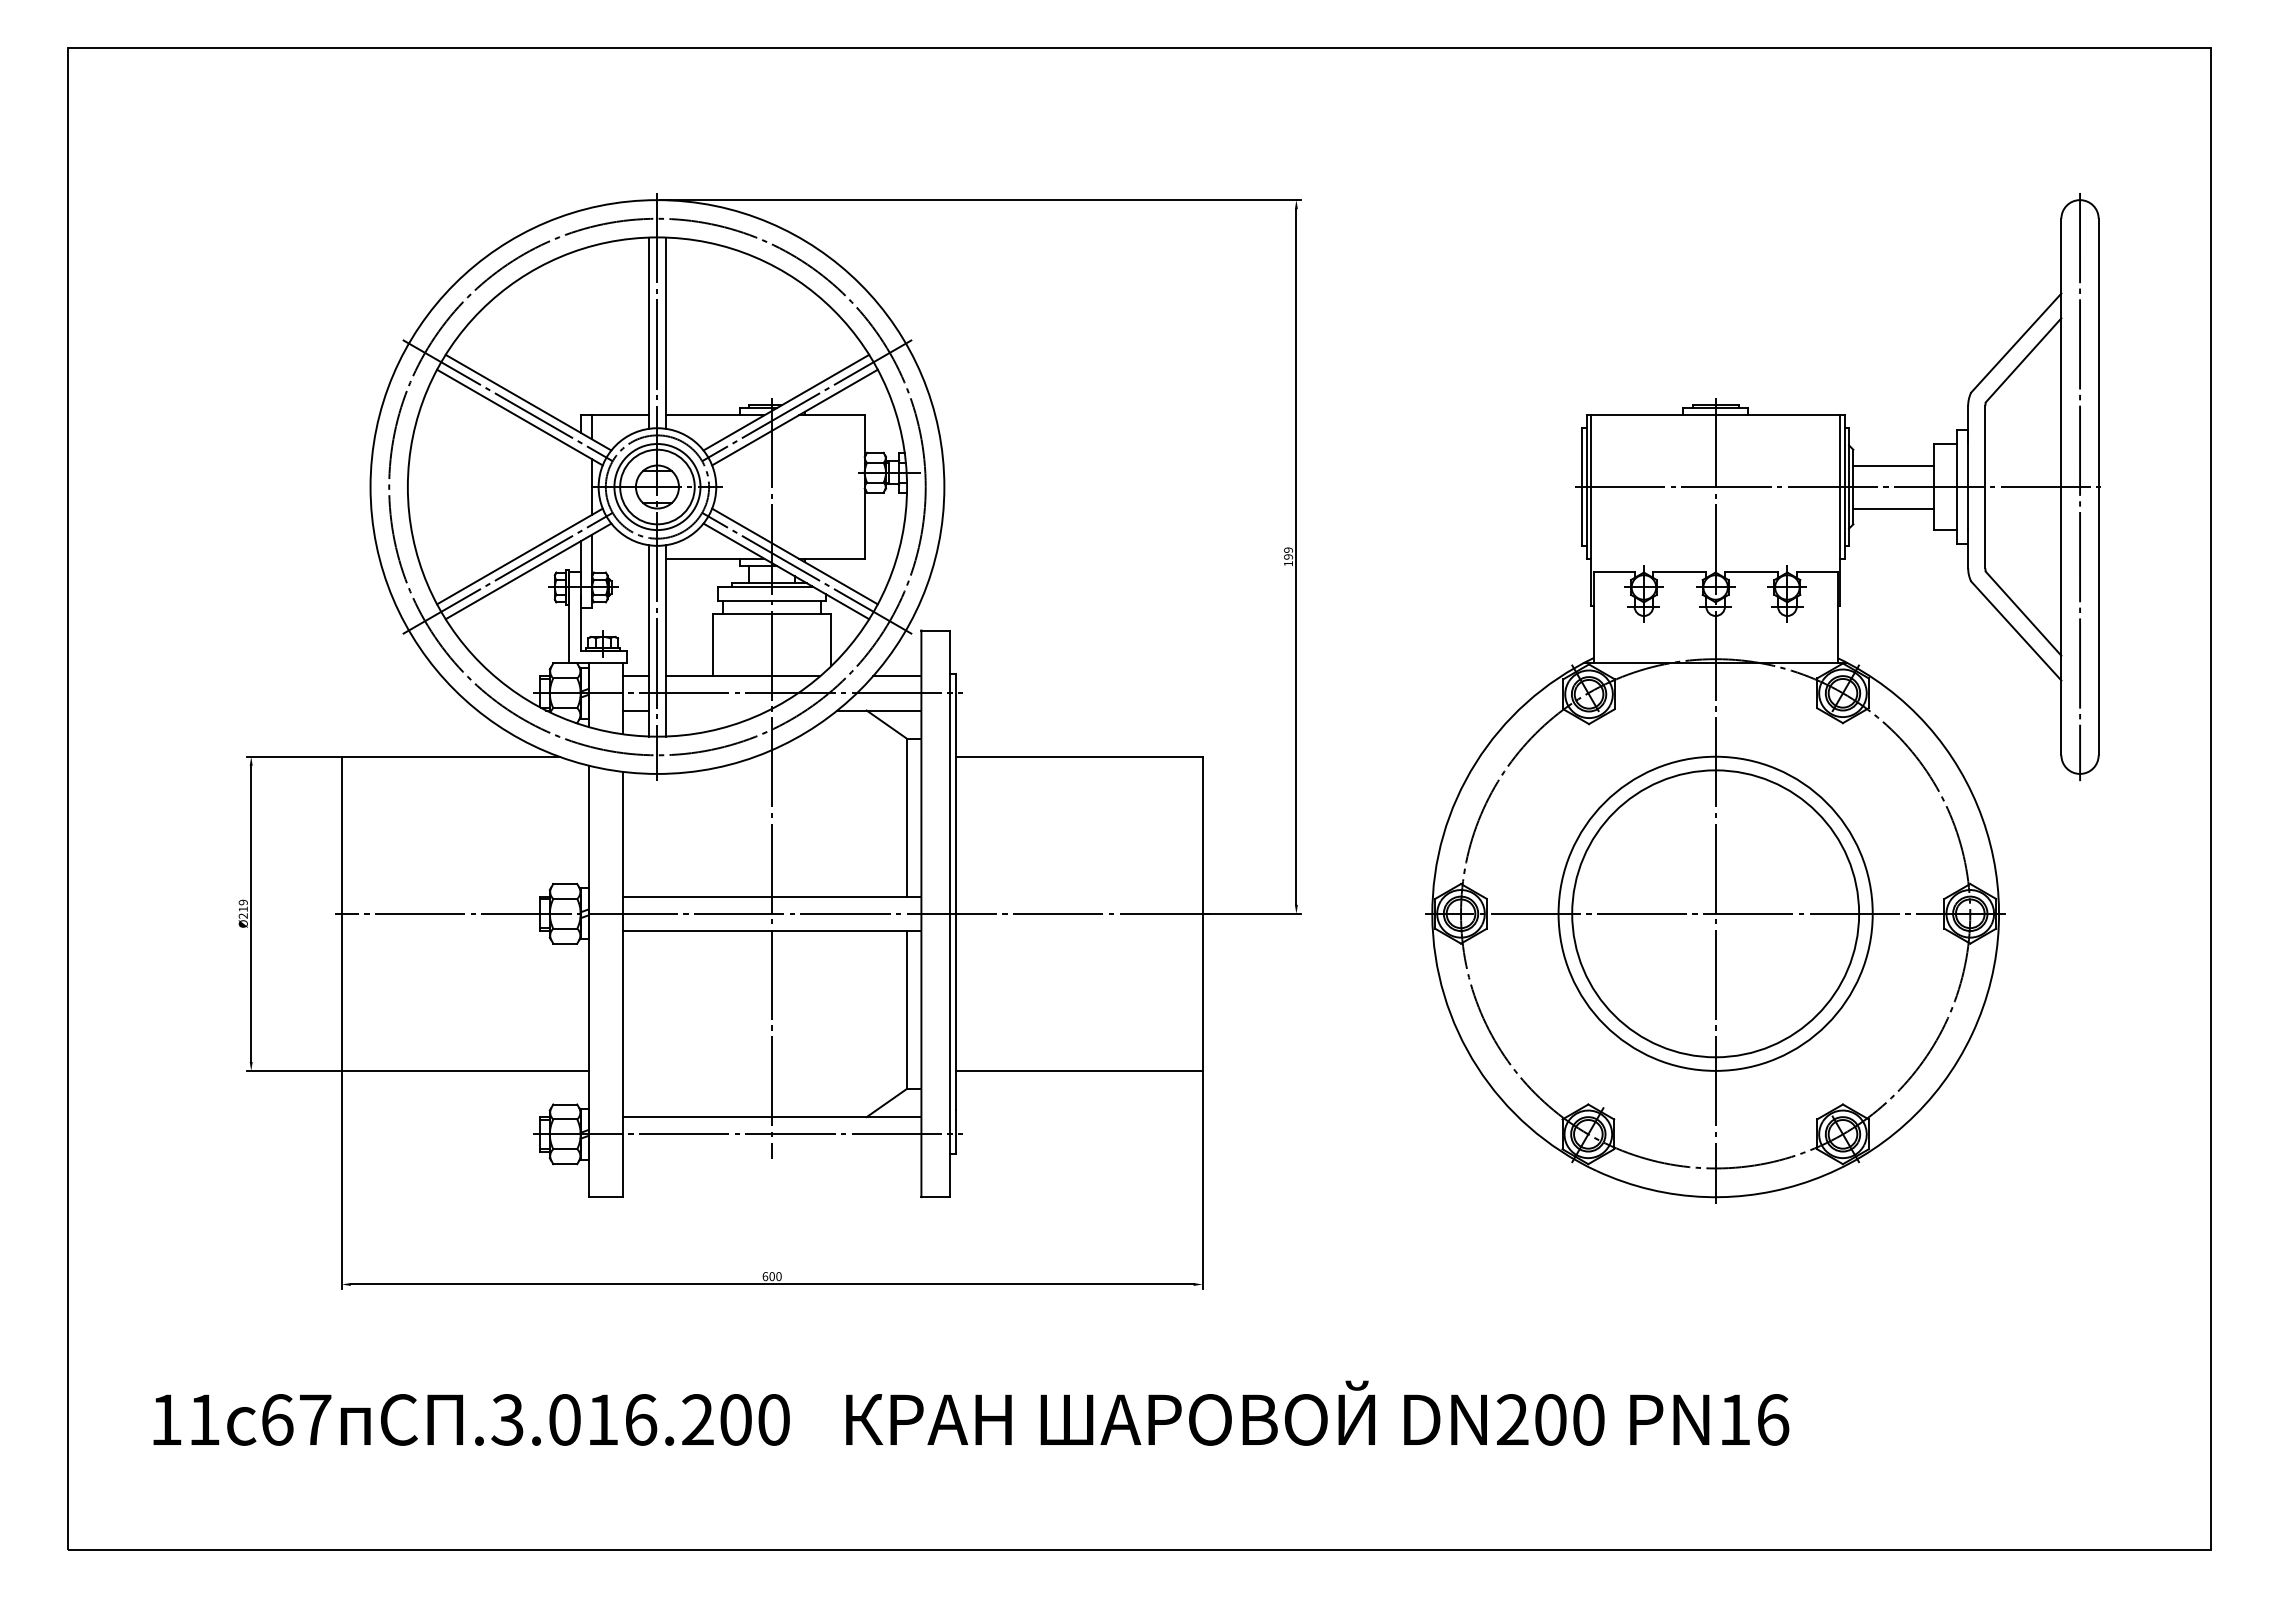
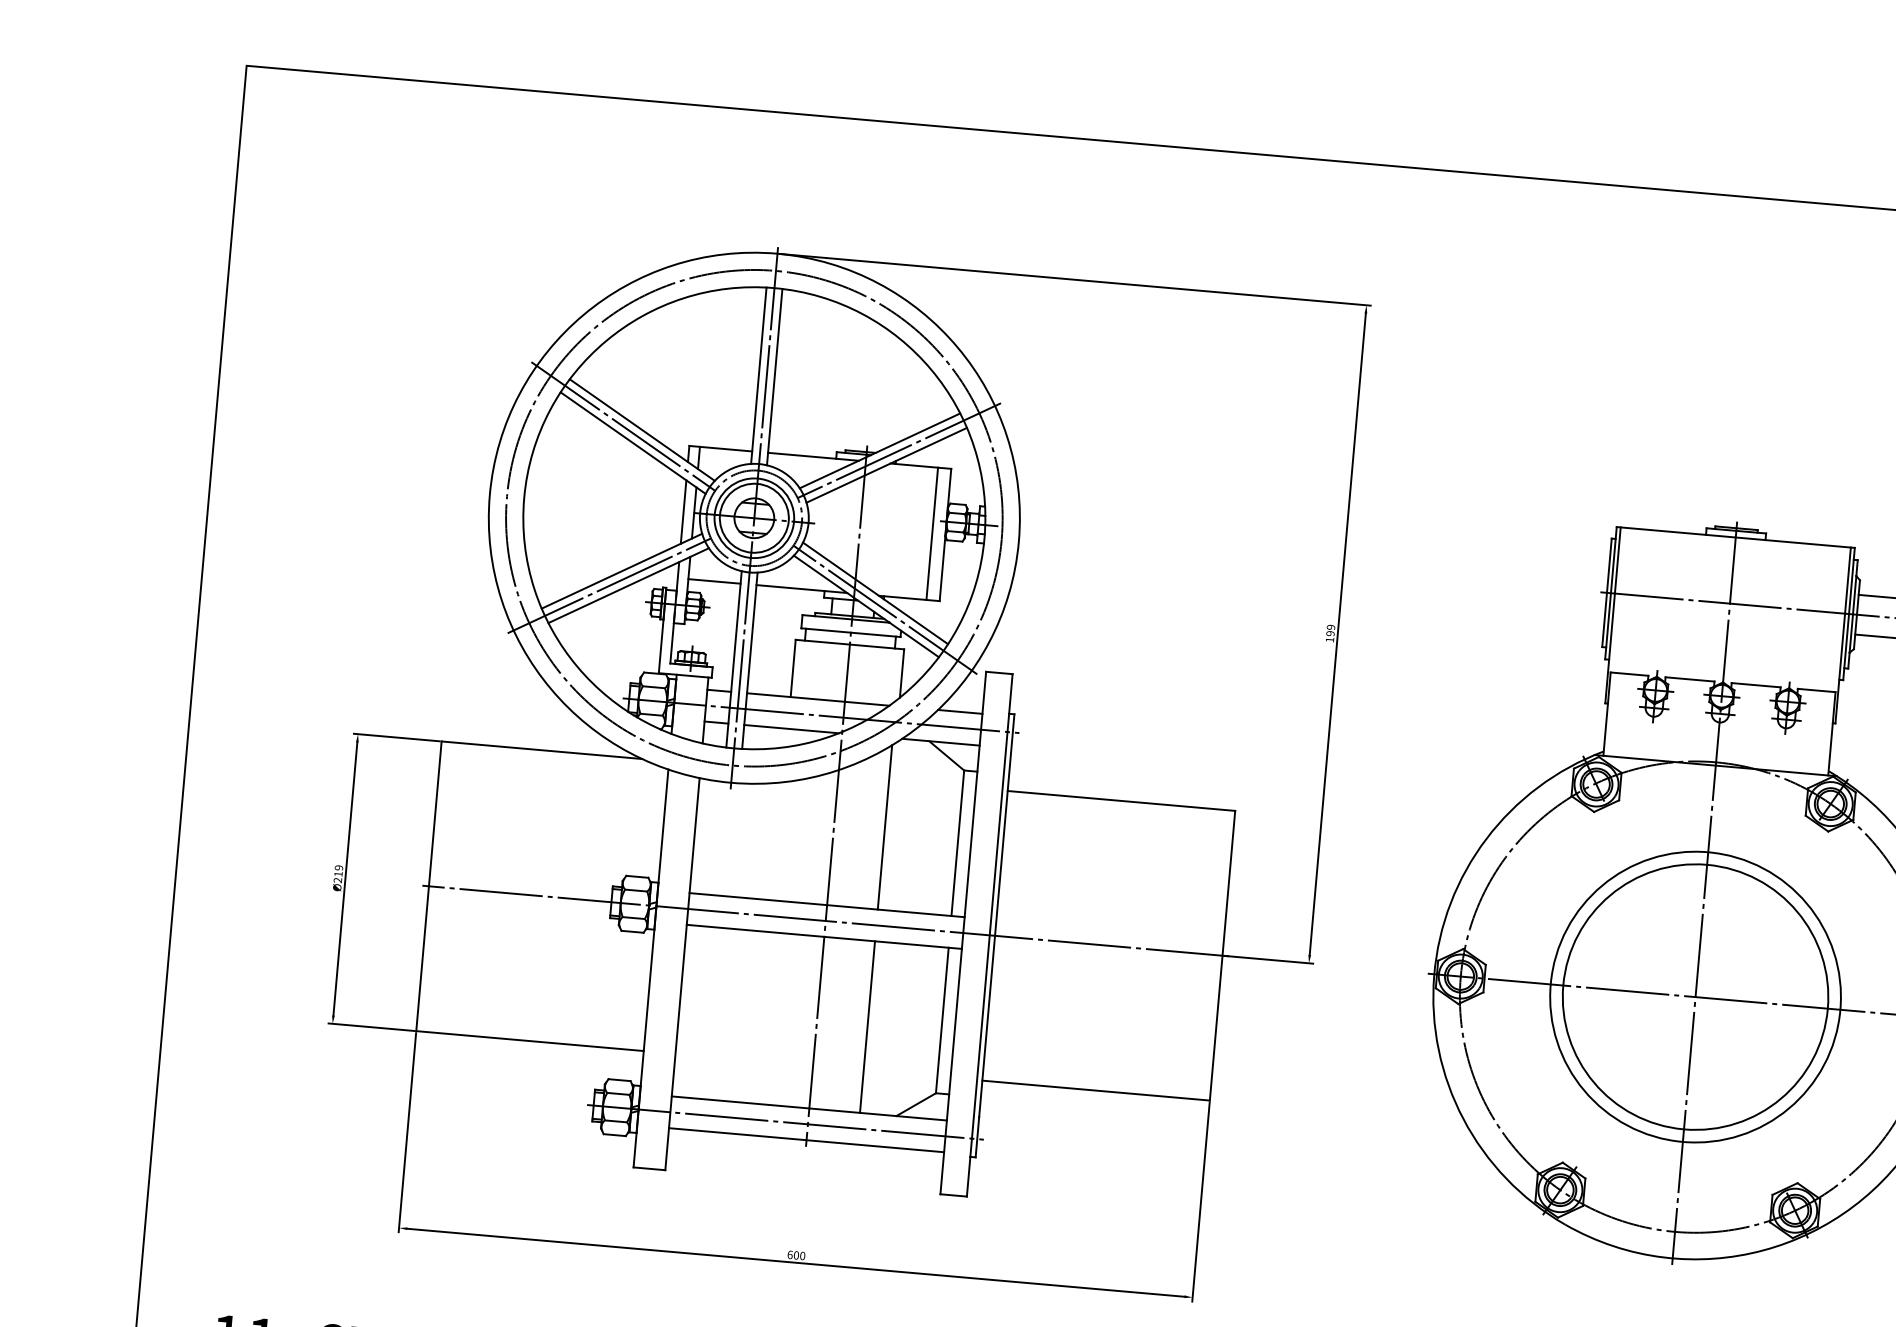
line: (580, 486) -> (683, 511), added
line: (850, 486) -> (932, 533), added
line: (620, 558) -> (714, 581), added
line: (717, 710) -> (791, 729), added
line: (827, 807) -> (885, 827), added
line: (827, 1024) -> (867, 1027), added
line: (772, 1151) -> (806, 1140), added

